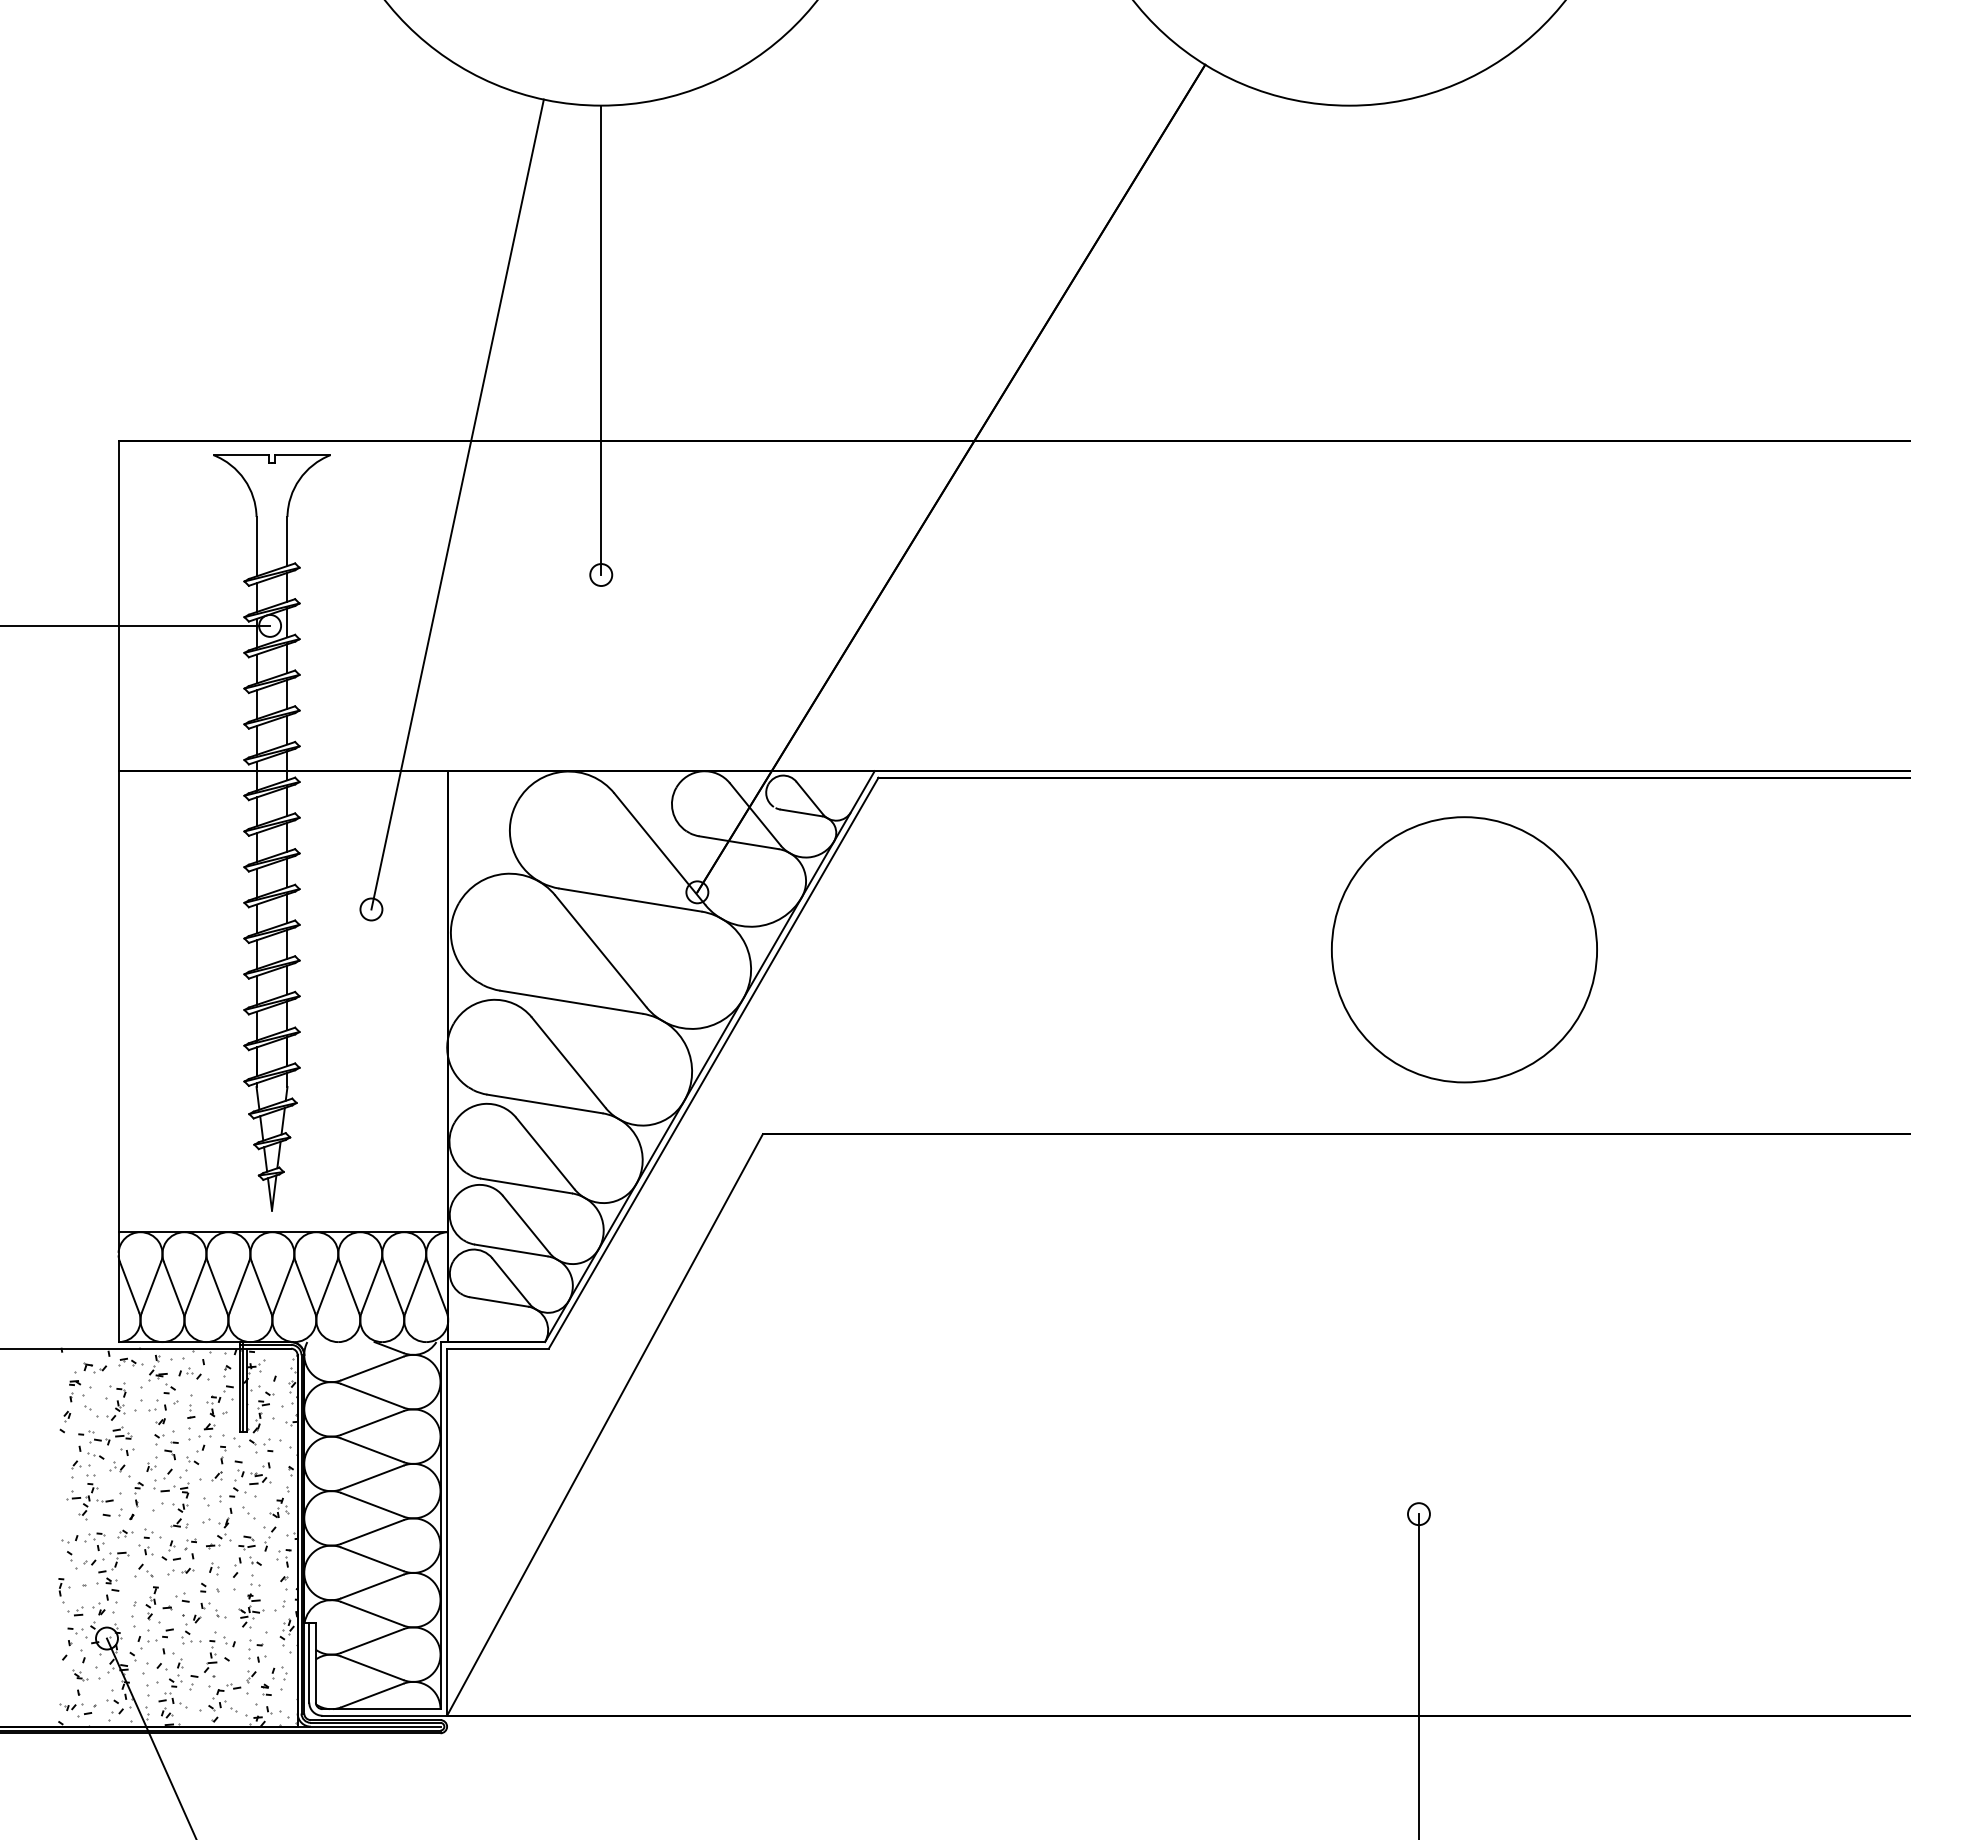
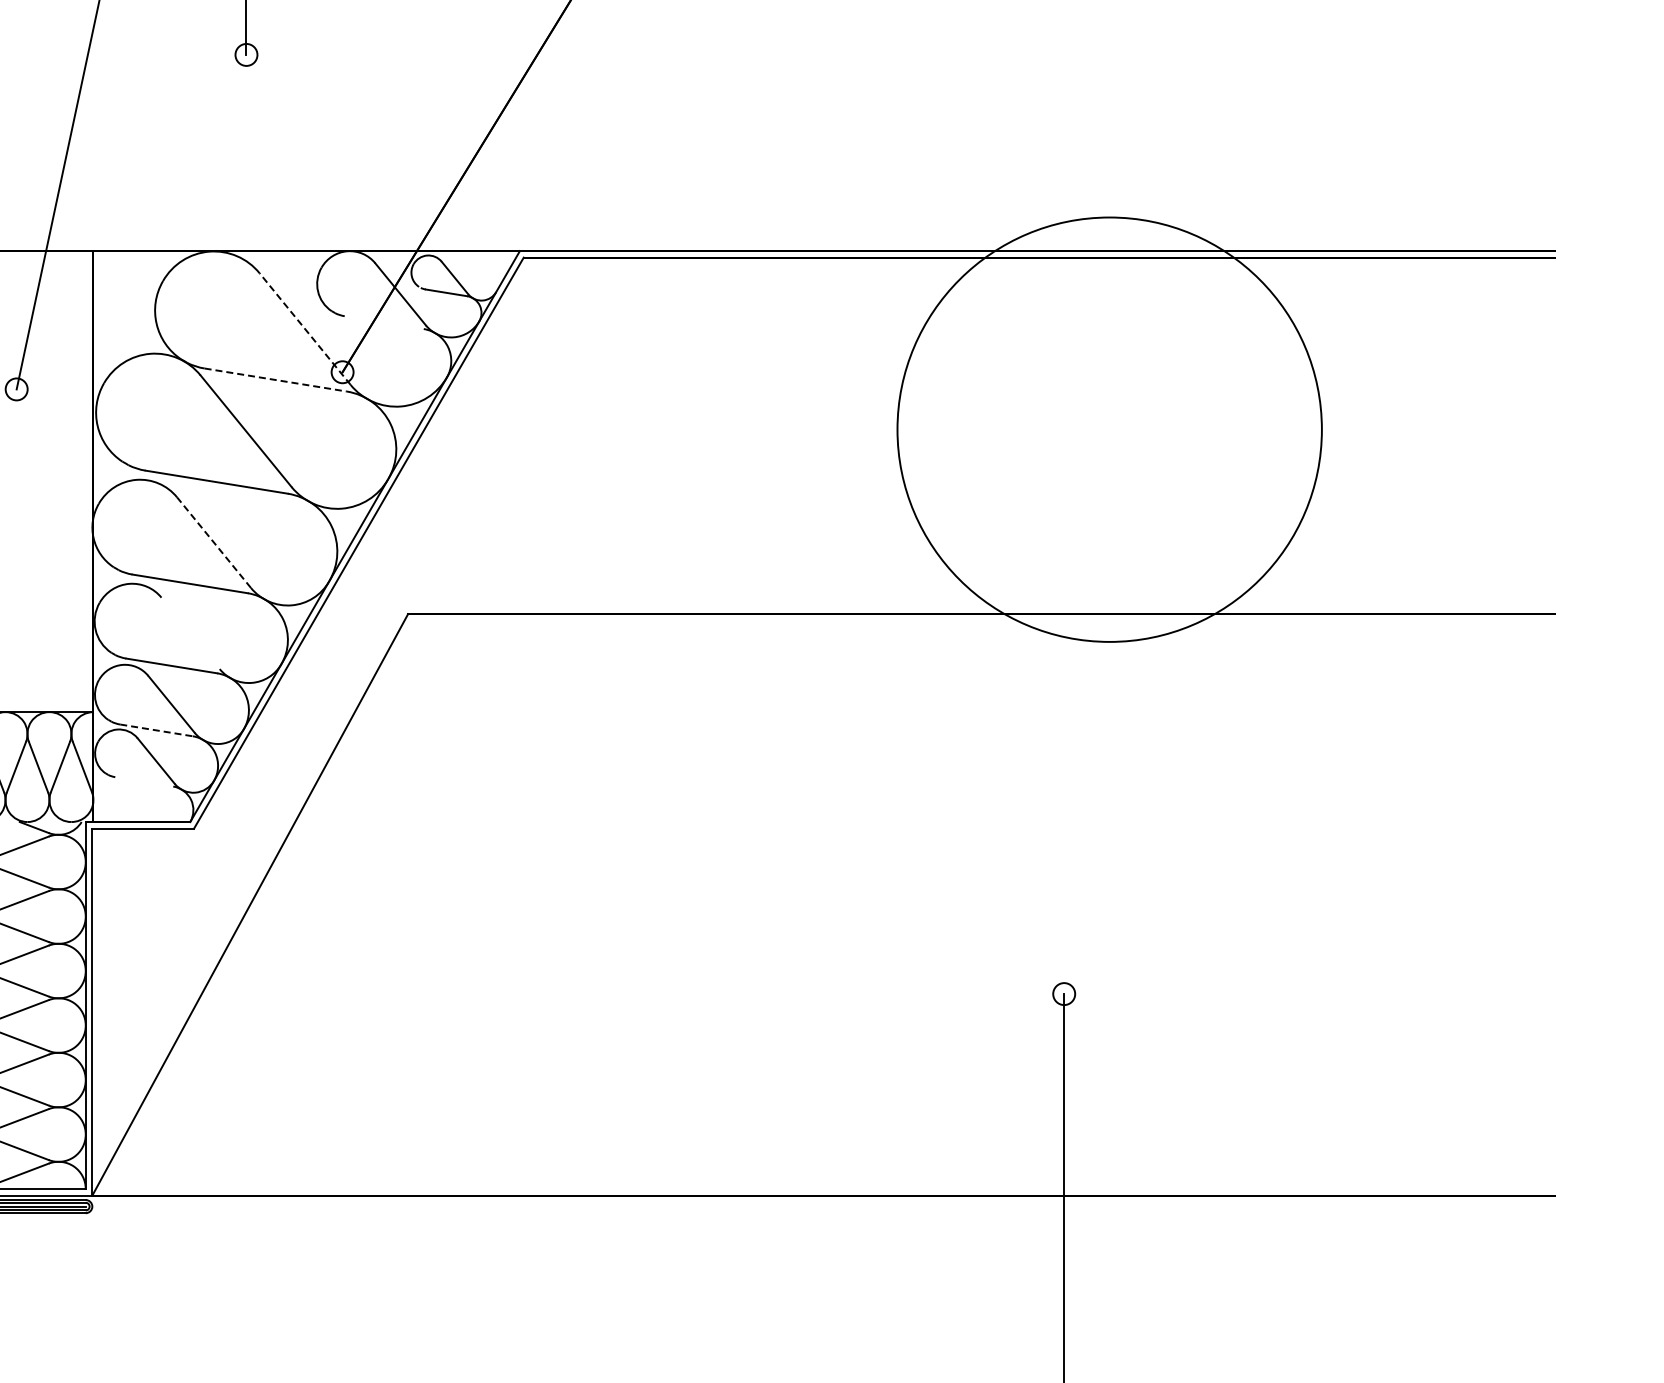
line: (738, 842) -> (383, 322), removed
line: (659, 848) -> (304, 328), solid -> dashed
line: (630, 900) -> (275, 380), solid -> dashed
circle: (1464, 949) -> (1109, 429), size x1.6
line: (568, 1062) -> (213, 542), solid -> dashed
line: (545, 1153) -> (190, 633), removed
line: (511, 1250) -> (156, 730), solid -> dashed
line: (499, 1301) -> (144, 781), removed

